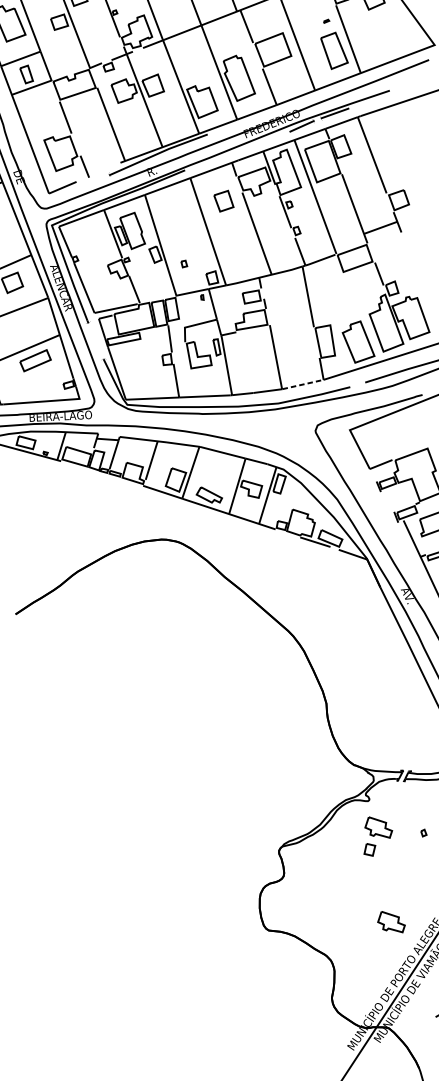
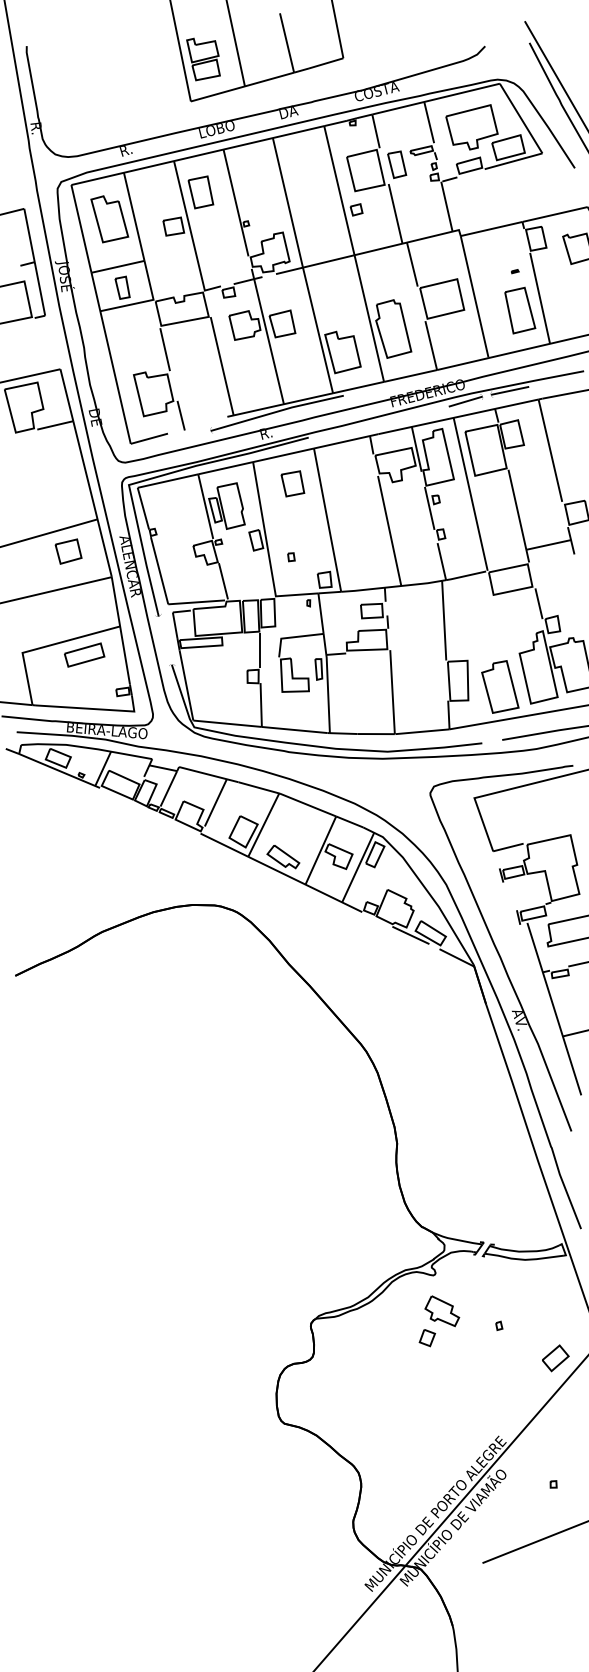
part: (223, 201) -> (292, 483), moved
line: (303, 384) -> (422, 731), dashed -> solid
part: (391, 922) -> (442, 1434), removed

